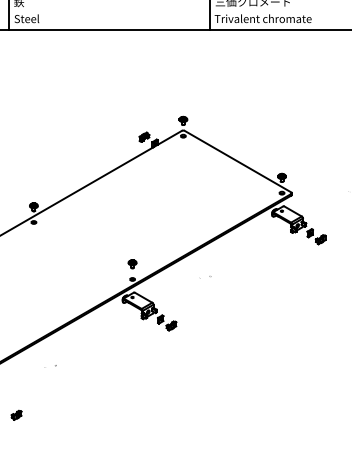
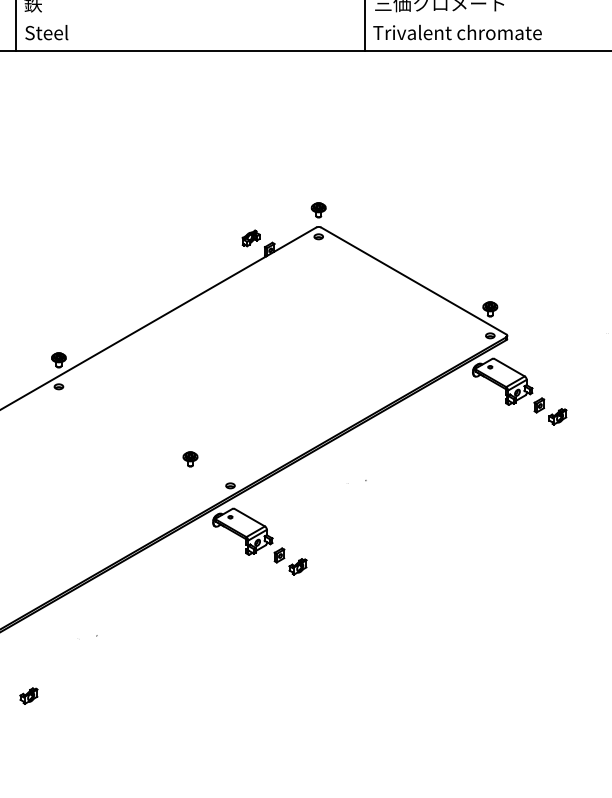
part: (132, 264) -> (190, 459), moved
part: (16, 414) -> (28, 694), moved

